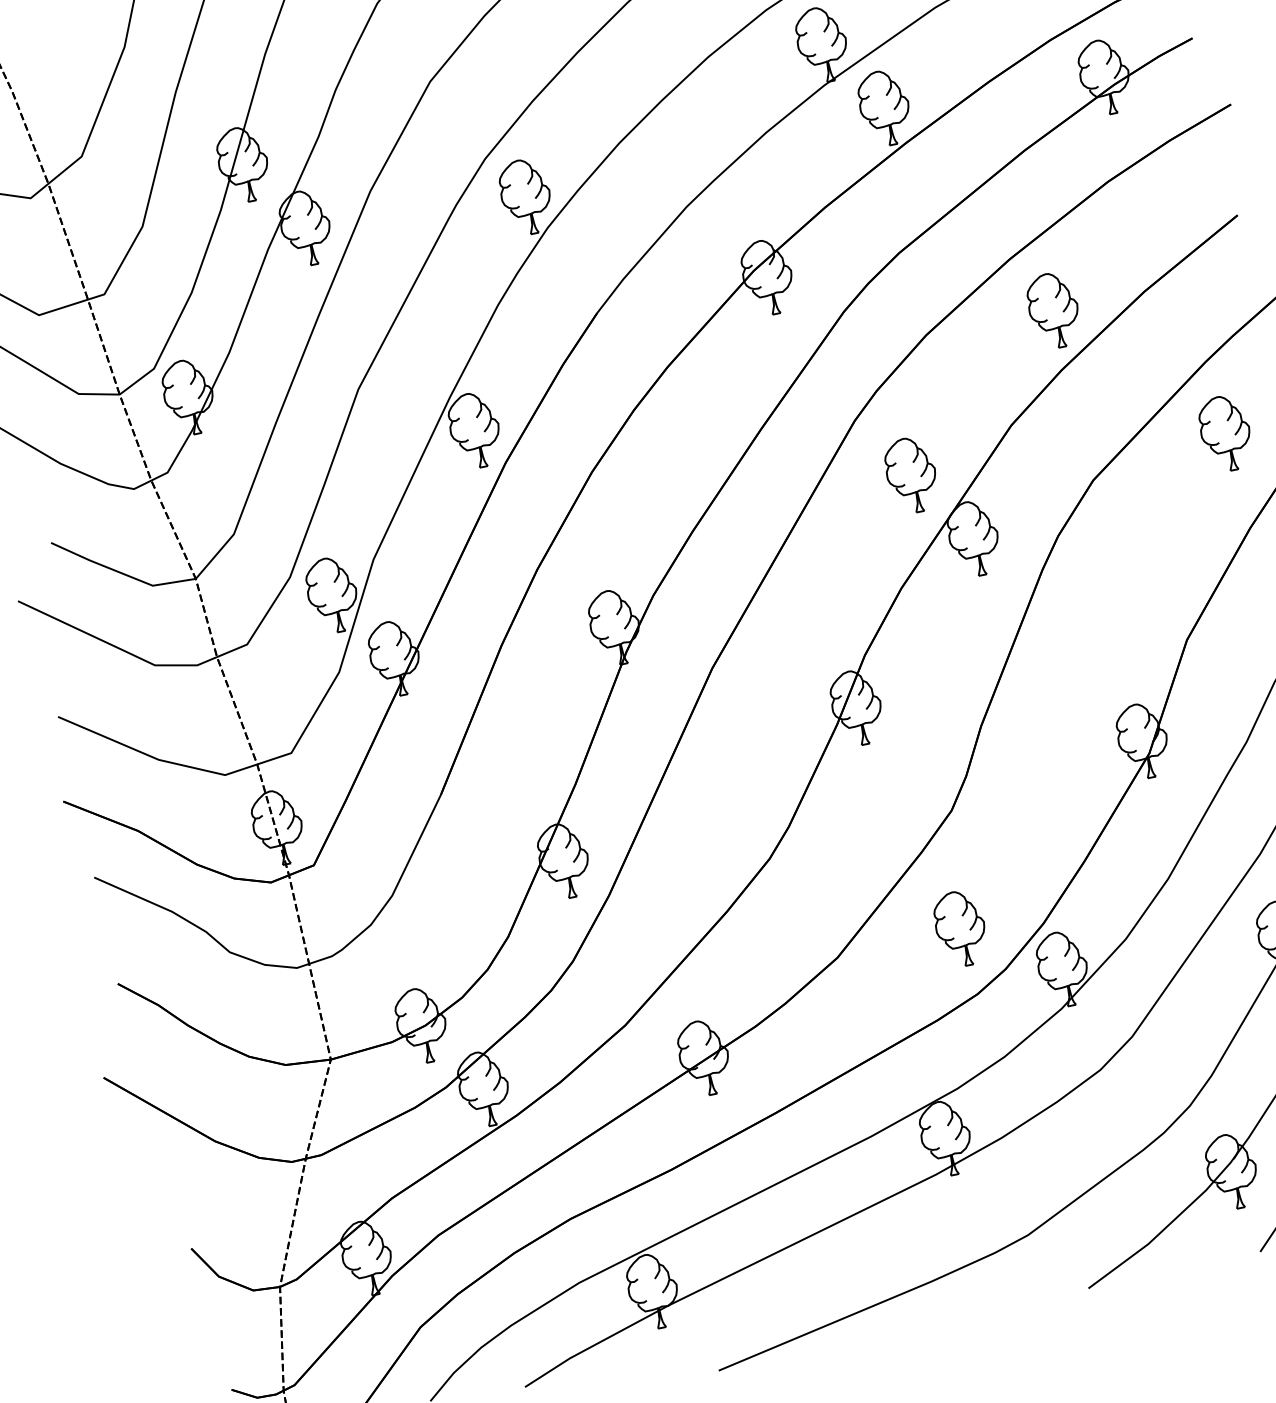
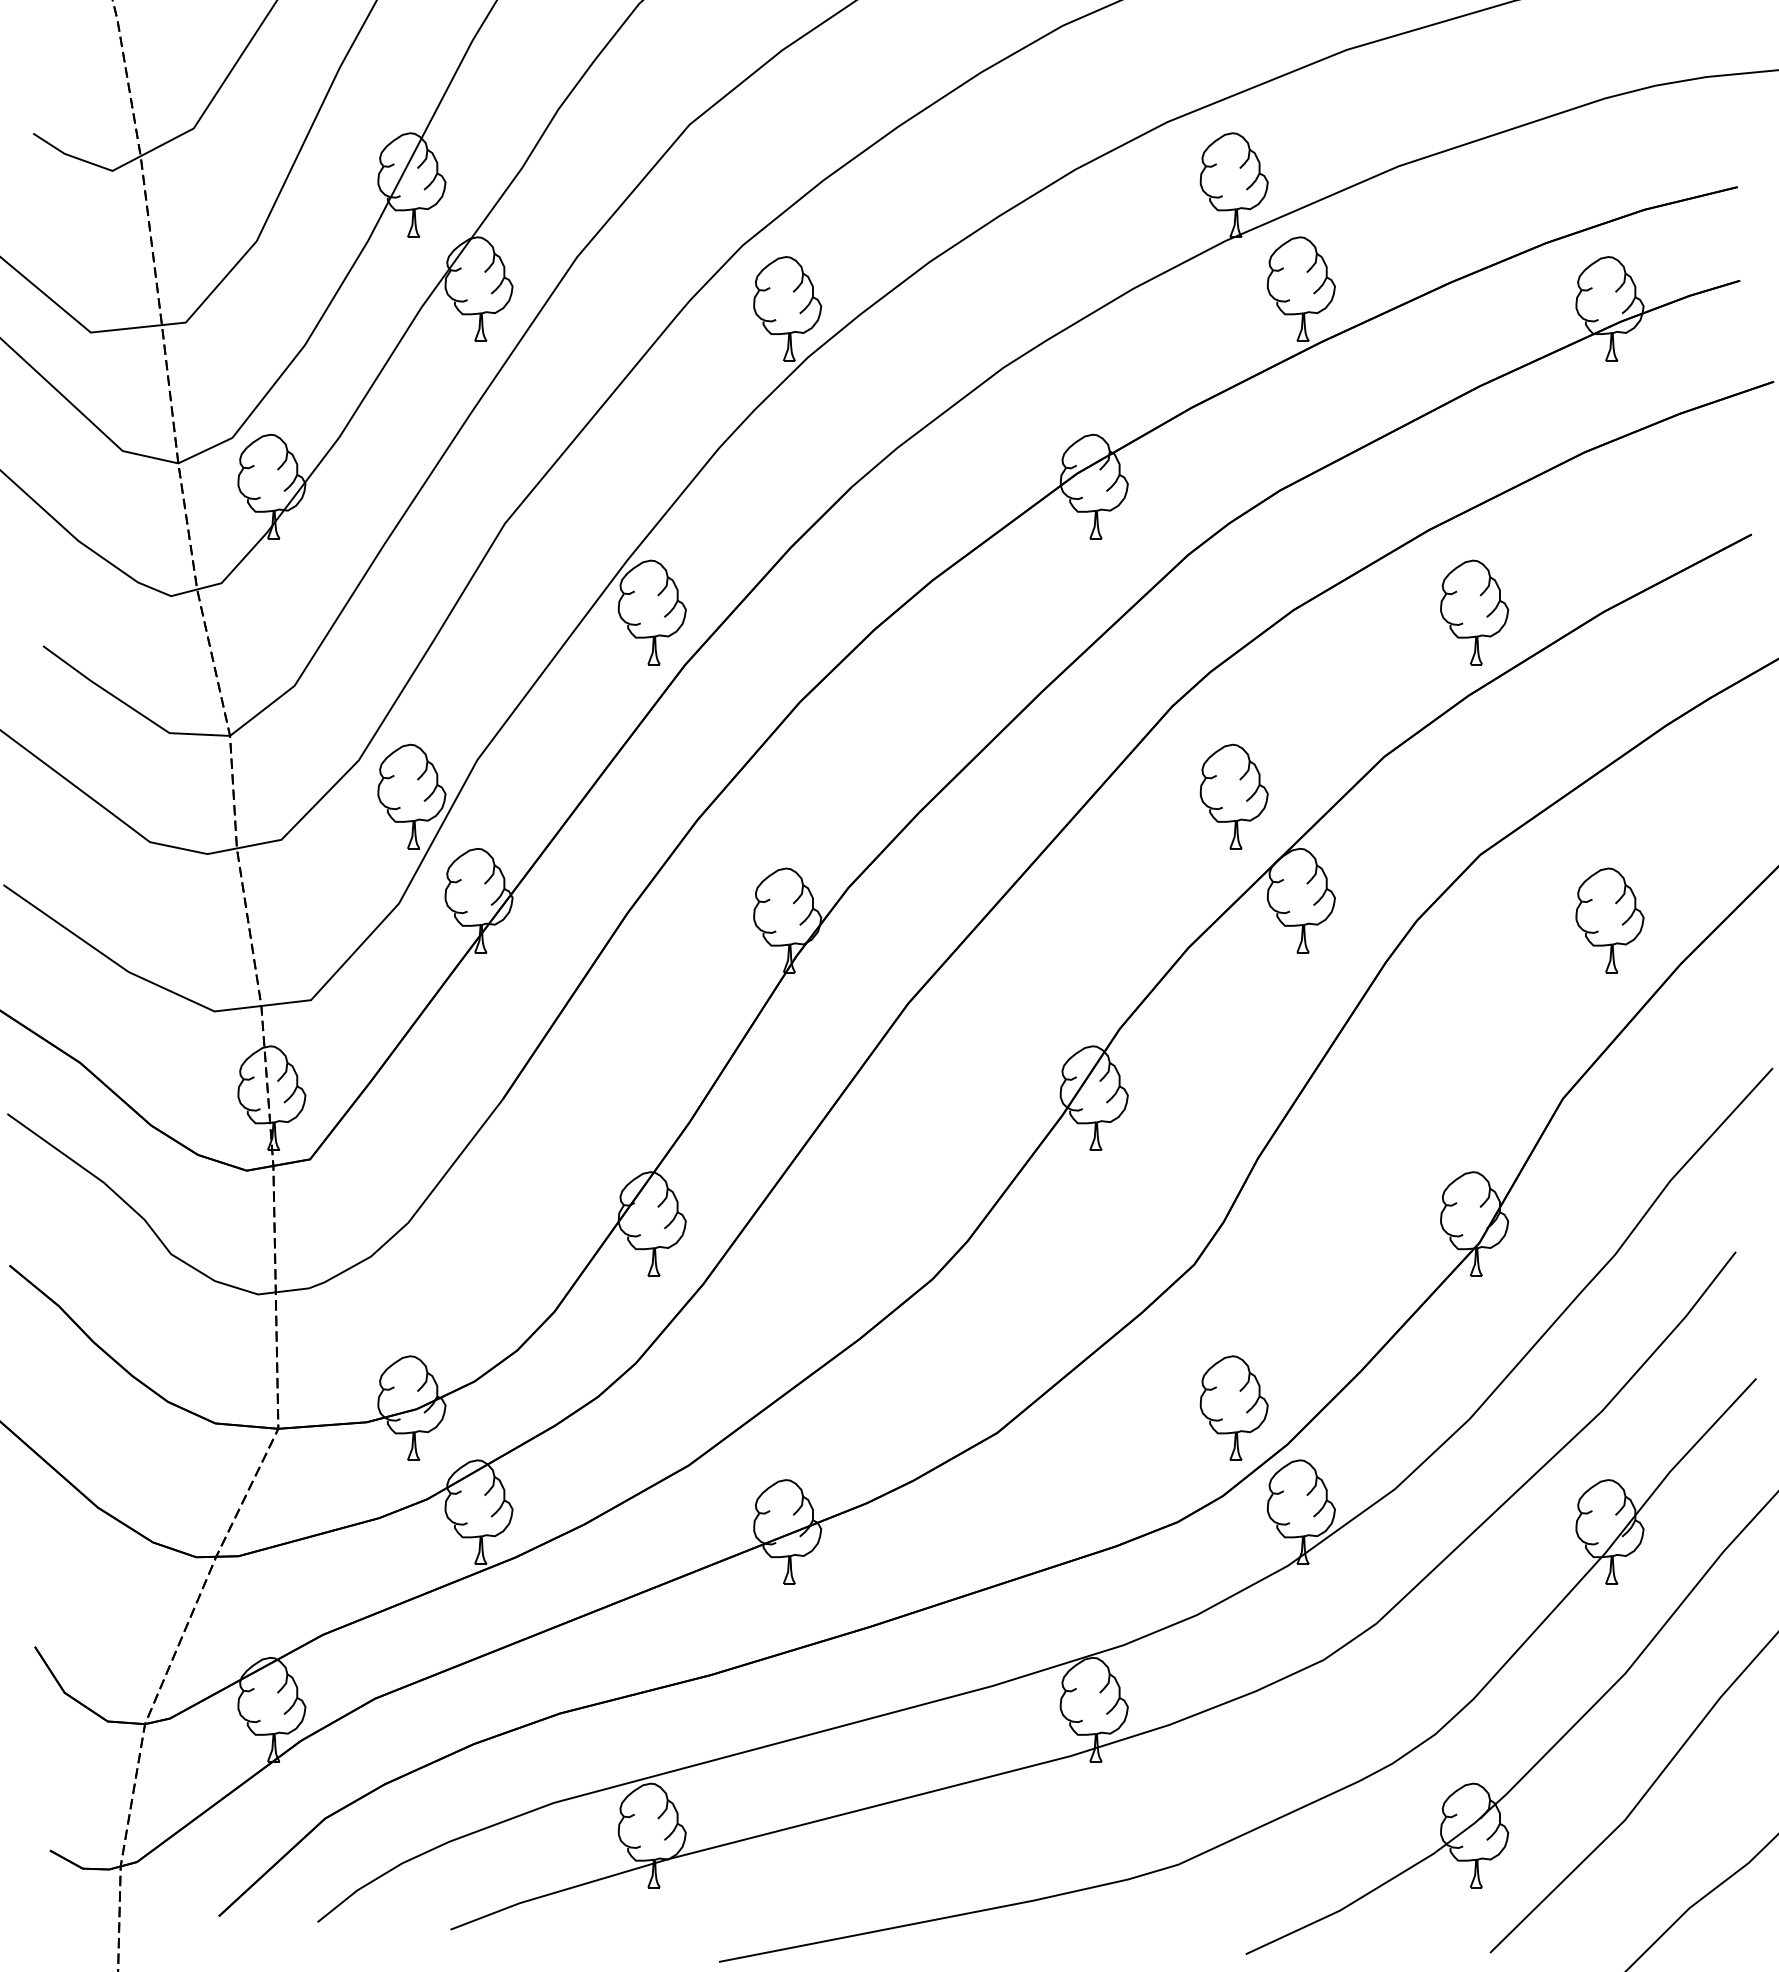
part: (1225, 433) -> (1609, 920), moved
part: (960, 928) -> (1233, 1407), moved

